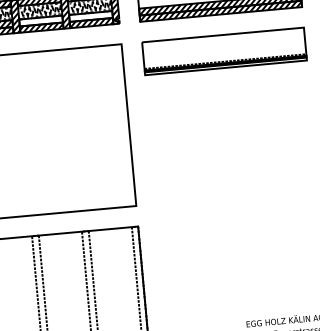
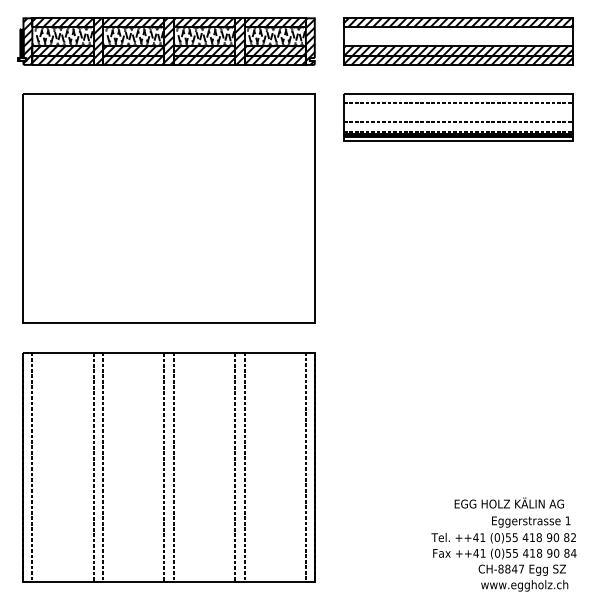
hatch: (90, 16) -> (274, 51), added
hatch: (41, 21) -> (204, 51), added
line: (223, 40) -> (458, 102), added
line: (224, 55) -> (458, 122), added

